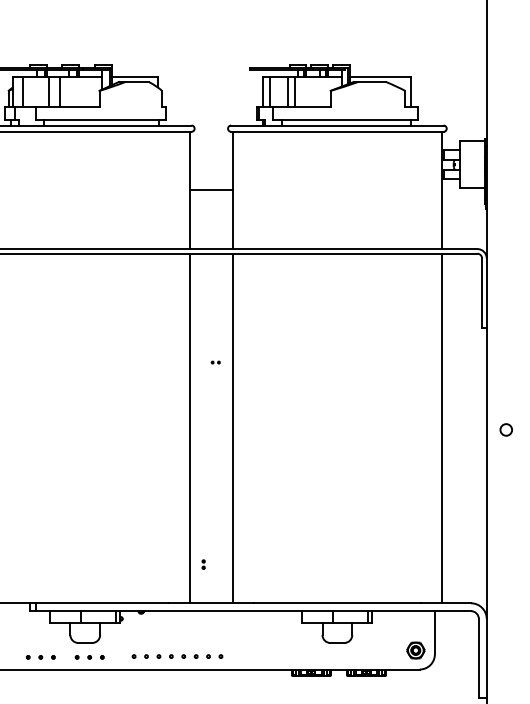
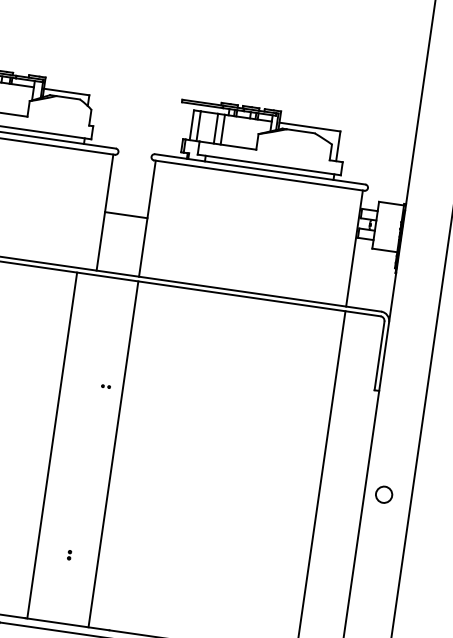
line: (189, 428) -> (51, 445), moved
circle: (505, 429) -> (383, 494), size x1.4
part: (203, 564) -> (69, 555), moved

